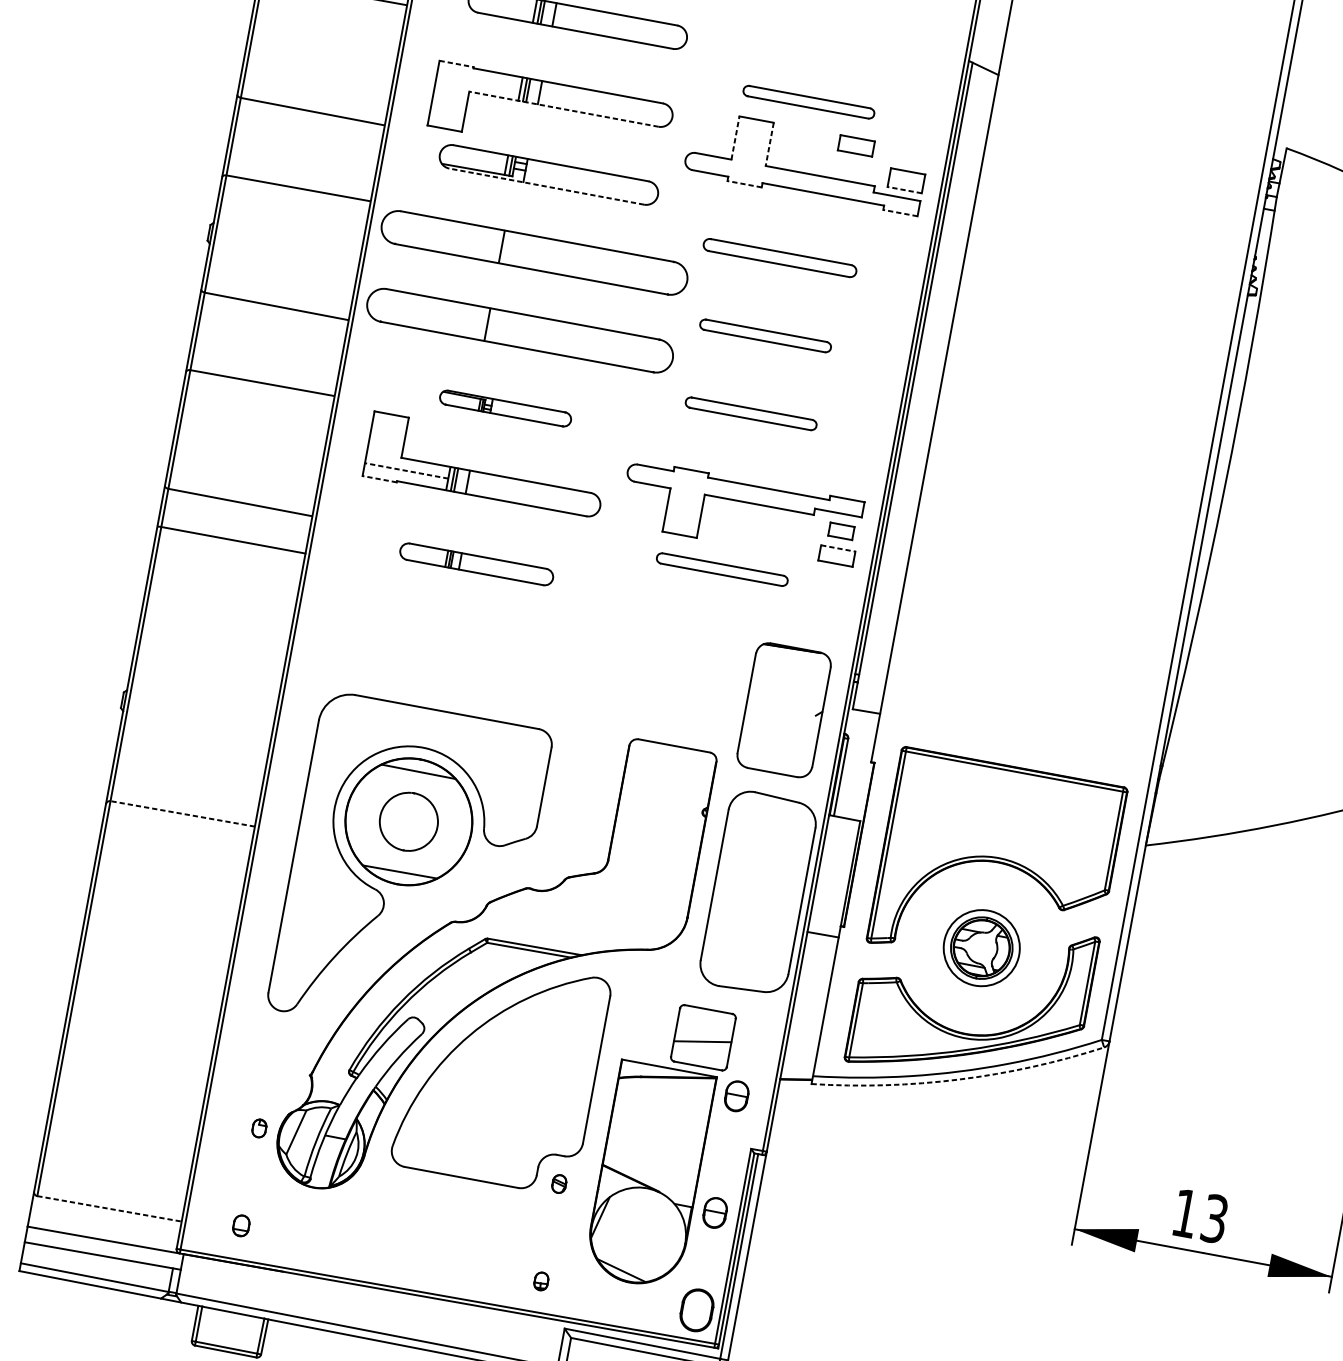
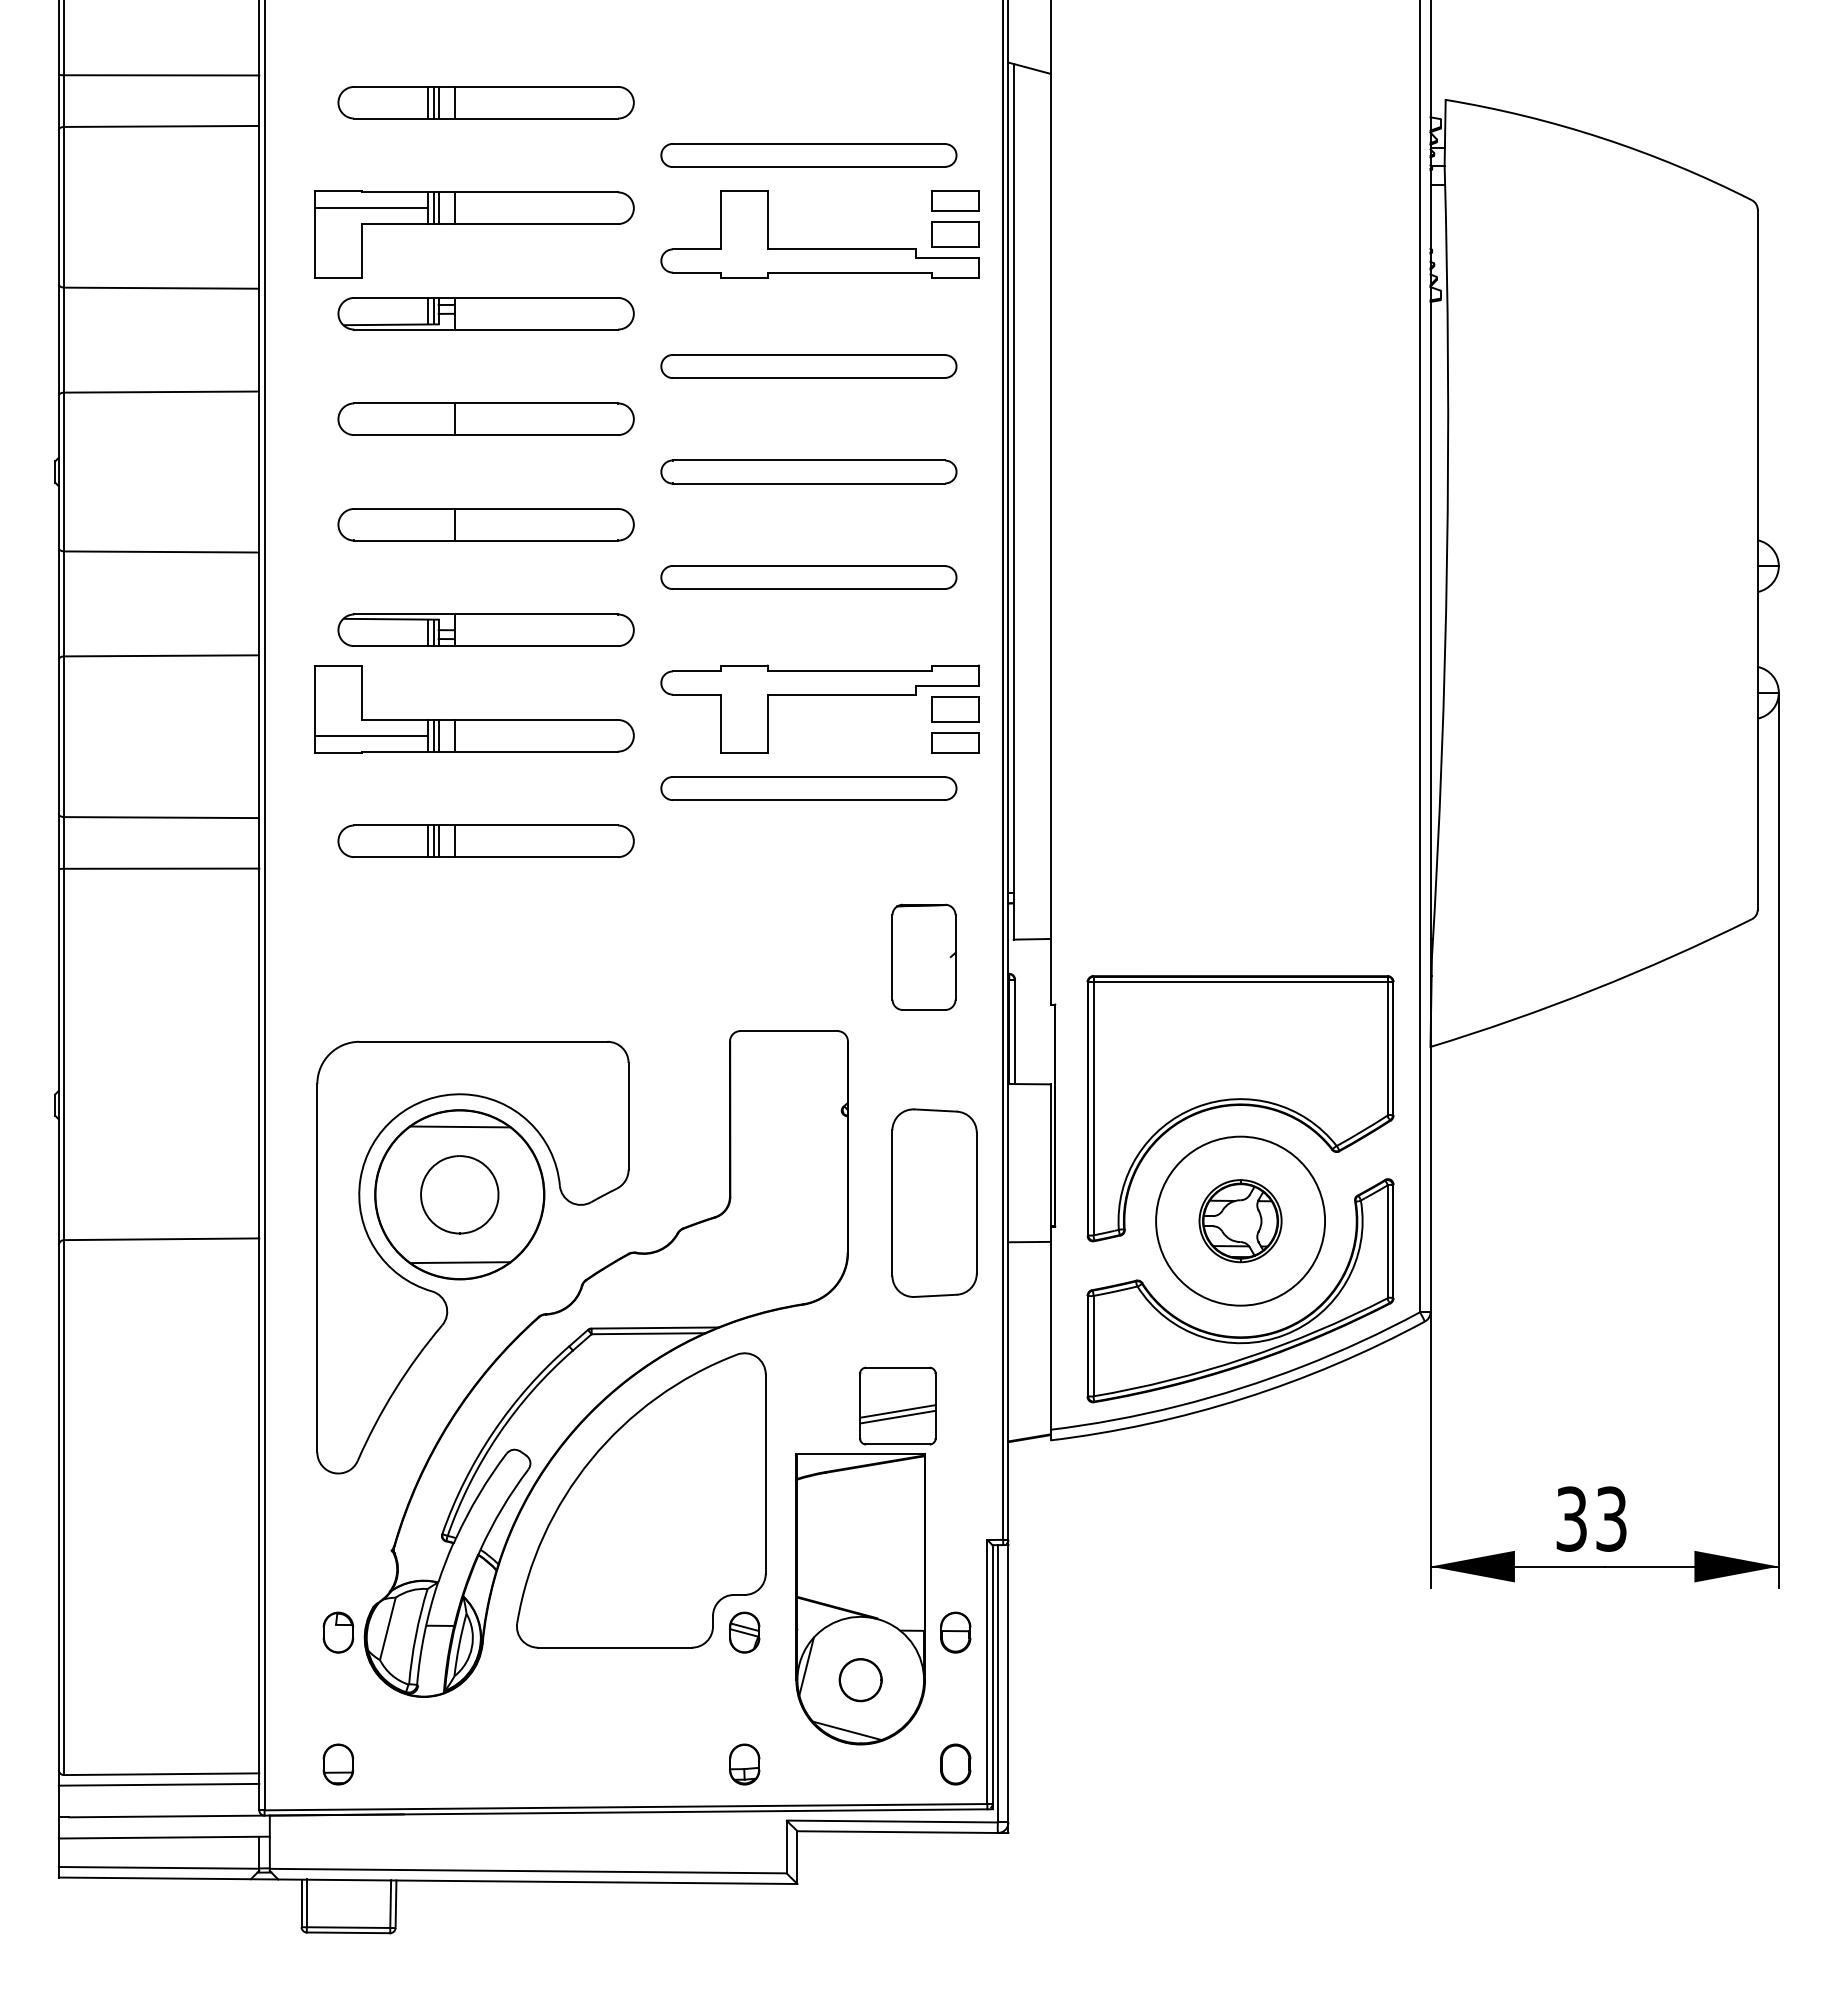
line: (456, 63) -> (338, 190), dashed -> solid
line: (478, 81) -> (371, 208), added
part: (808, 102) -> (808, 155), size x1.67
line: (563, 109) -> (489, 224), dashed -> solid
line: (735, 137) -> (721, 219), dashed -> solid
line: (769, 144) -> (767, 220), dashed -> solid
part: (856, 145) -> (955, 200), moved
line: (744, 184) -> (744, 278), dashed -> solid
line: (547, 186) -> (486, 329), dashed -> solid
line: (904, 190) -> (955, 247), dashed -> solid
line: (900, 213) -> (955, 278), dashed -> solid
part: (534, 252) -> (485, 418), size x0.71
part: (779, 258) -> (808, 366), size x1.43
part: (519, 330) -> (485, 524), size x0.71
part: (765, 335) -> (808, 471), size x1.67
part: (505, 407) -> (485, 629), size x1.67
part: (750, 413) -> (808, 577), size x1.67
line: (406, 470) -> (371, 735), dashed -> solid
line: (379, 479) -> (337, 753), dashed -> solid
part: (841, 531) -> (955, 709), size x1.43
line: (838, 548) -> (956, 732), dashed -> solid
part: (476, 563) -> (485, 840), size x1.43
part: (721, 569) -> (808, 788), size x1.67
part: (783, 709) -> (923, 956), size x0.62
line: (182, 814) -> (161, 1239), dashed -> solid
part: (758, 892) -> (934, 1202), size x0.71
circle: (981, 947) -> (1240, 1220), size x1.67
line: (701, 1045) -> (897, 1416), added
arc: (959, 1079) -> (1243, 1398), dashed -> solid
part: (736, 1096) -> (955, 1474), removed
part: (259, 1128) -> (338, 1632), size x1.67
part: (559, 1183) -> (744, 1632), size x1.67
line: (109, 1209) -> (161, 1774), dashed -> solid
text: (1185, 1212) -> (1571, 1518), 13 -> 33
line: (105, 1216) -> (158, 1784), added
part: (241, 1225) -> (338, 1764), size x1.43
circle: (638, 1235) -> (860, 1680), added
part: (541, 1281) -> (744, 1764), size x1.67
part: (696, 1310) -> (955, 1764), size x0.71

